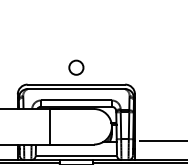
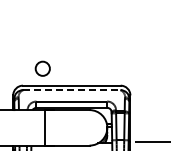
circle: (76, 67) -> (42, 68), moved
line: (76, 89) -> (71, 90), solid -> dashed

